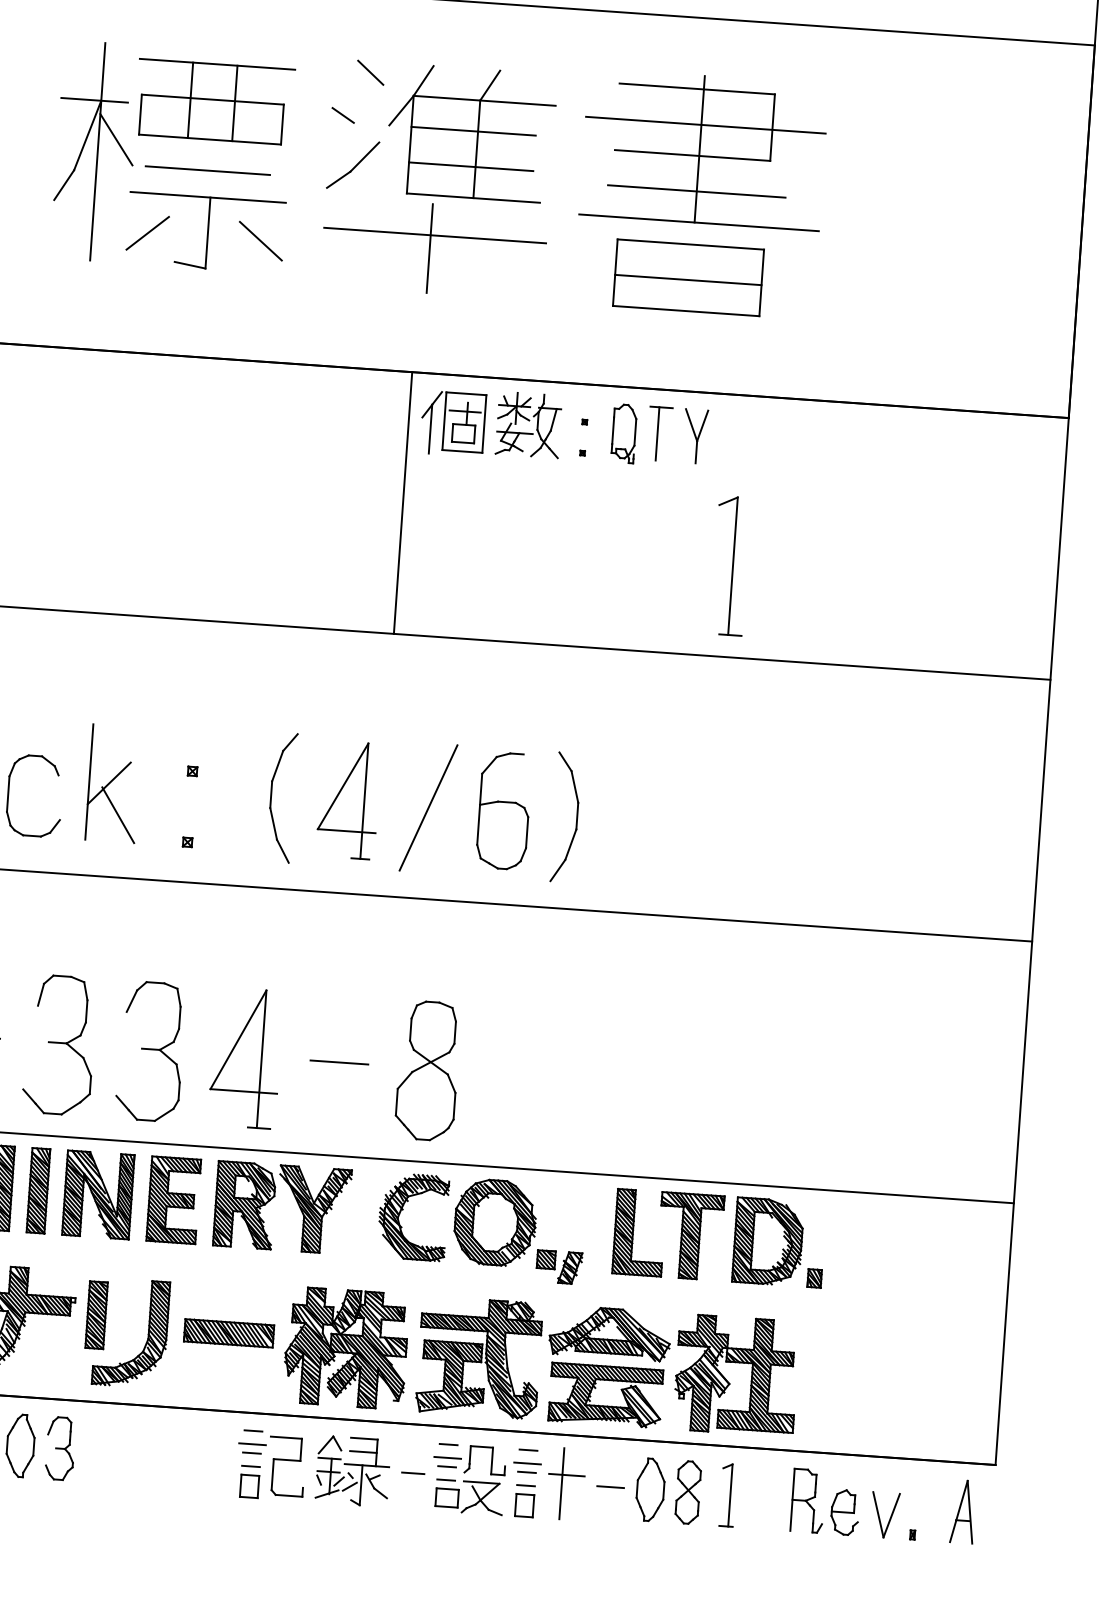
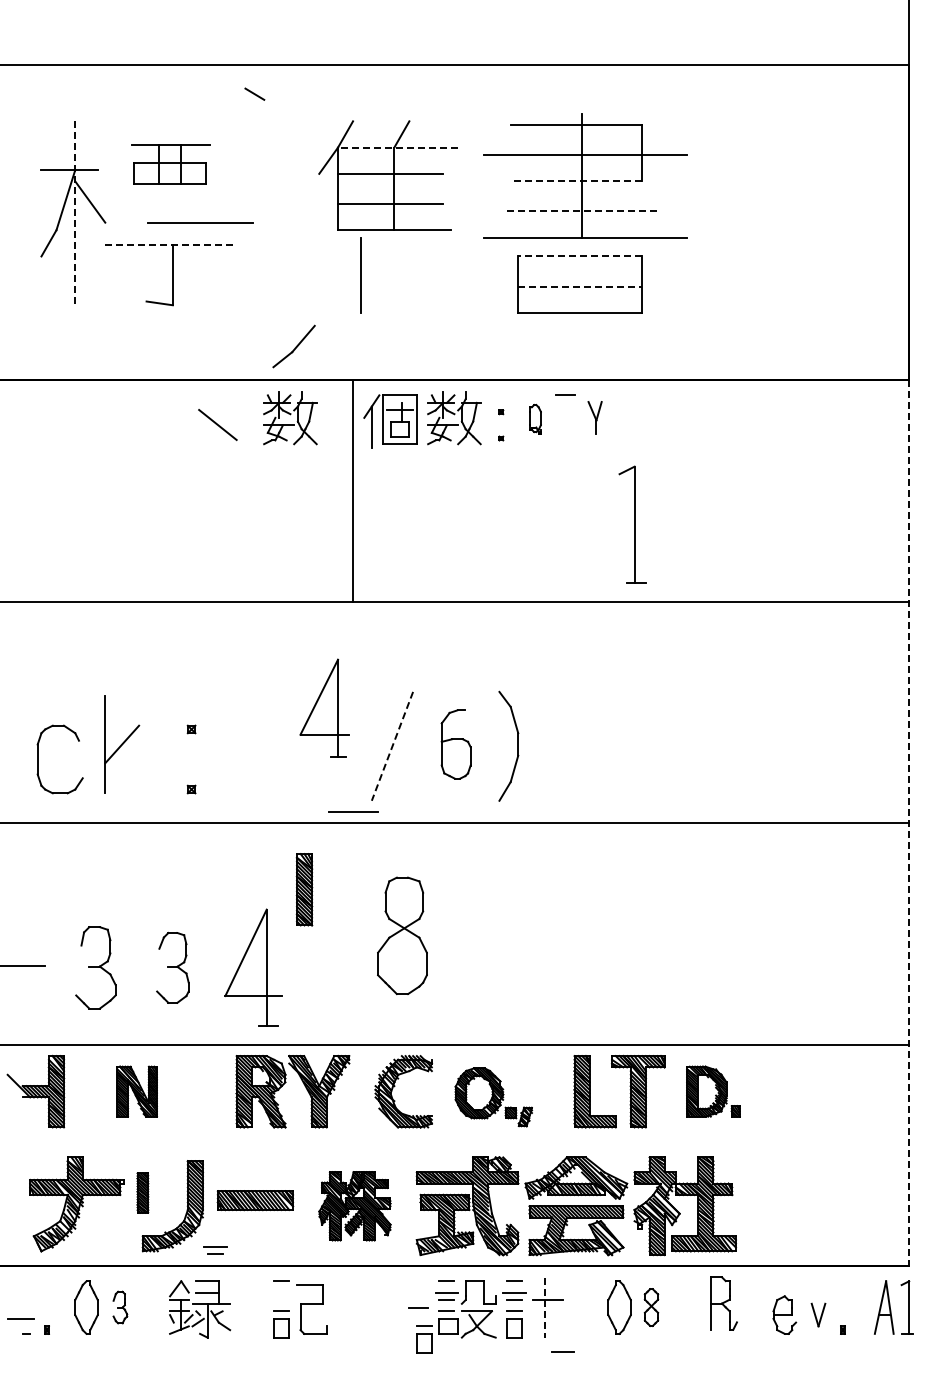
line: (370, 72) -> (300, 130), removed
line: (483, 100) -> (397, 147), solid -> dashed
part: (214, 101) -> (170, 164), size x0.6
line: (342, 114) -> (254, 93), moved
line: (98, 152) -> (75, 213), solid -> dashed
line: (692, 155) -> (576, 181), solid -> dashed
part: (352, 165) -> (293, 346), moved
line: (208, 170) -> (200, 222), moved
line: (697, 191) -> (582, 211), solid -> dashed
line: (207, 197) -> (170, 245), solid -> dashed
line: (146, 233) -> (121, 279), removed
line: (435, 235) -> (364, 263), removed
line: (260, 241) -> (217, 425), moved
line: (691, 244) -> (580, 256), solid -> dashed
line: (688, 280) -> (580, 286), solid -> dashed
part: (335, 412) -> (290, 418), added
part: (624, 433) -> (535, 419), size x0.6
line: (657, 433) -> (563, 417), removed
part: (694, 436) -> (594, 417), size x0.7
part: (271, 795) -> (259, 745), removed
part: (348, 798) -> (324, 707), moved
line: (428, 808) -> (392, 746), solid -> dashed
part: (503, 810) -> (455, 744), size x0.7
line: (118, 814) -> (131, 770), removed
line: (1031, 941) -> (908, 823), solid -> dashed
part: (59, 1044) -> (95, 967), size x0.7
part: (150, 1051) -> (172, 967), size x0.6
line: (339, 1061) -> (353, 811), moved
part: (428, 1070) -> (402, 935), moved
part: (38, 1190) -> (304, 889), moved
part: (97, 1194) -> (136, 1091), size x0.7
part: (173, 1199) -> (200, 1091), removed
part: (519, 1230) -> (493, 1096), size x0.7
part: (779, 1242) -> (713, 1091), size x0.7
part: (96, 1314) -> (142, 1192), size x0.7
part: (345, 1348) -> (354, 1206), size x0.7
part: (60, 1448) -> (120, 1307), size x0.6
part: (251, 1448) -> (215, 1250), moved
part: (353, 1471) -> (200, 1309), moved
line: (561, 1484) -> (544, 1308), solid -> dashed
line: (610, 1486) -> (562, 1351), moved
part: (688, 1492) -> (651, 1307), size x0.7
part: (727, 1495) -> (906, 1307), moved
part: (807, 1500) -> (723, 1303), moved
part: (417, 1511) -> (424, 1339), added
part: (885, 1514) -> (818, 1314), size x0.6

